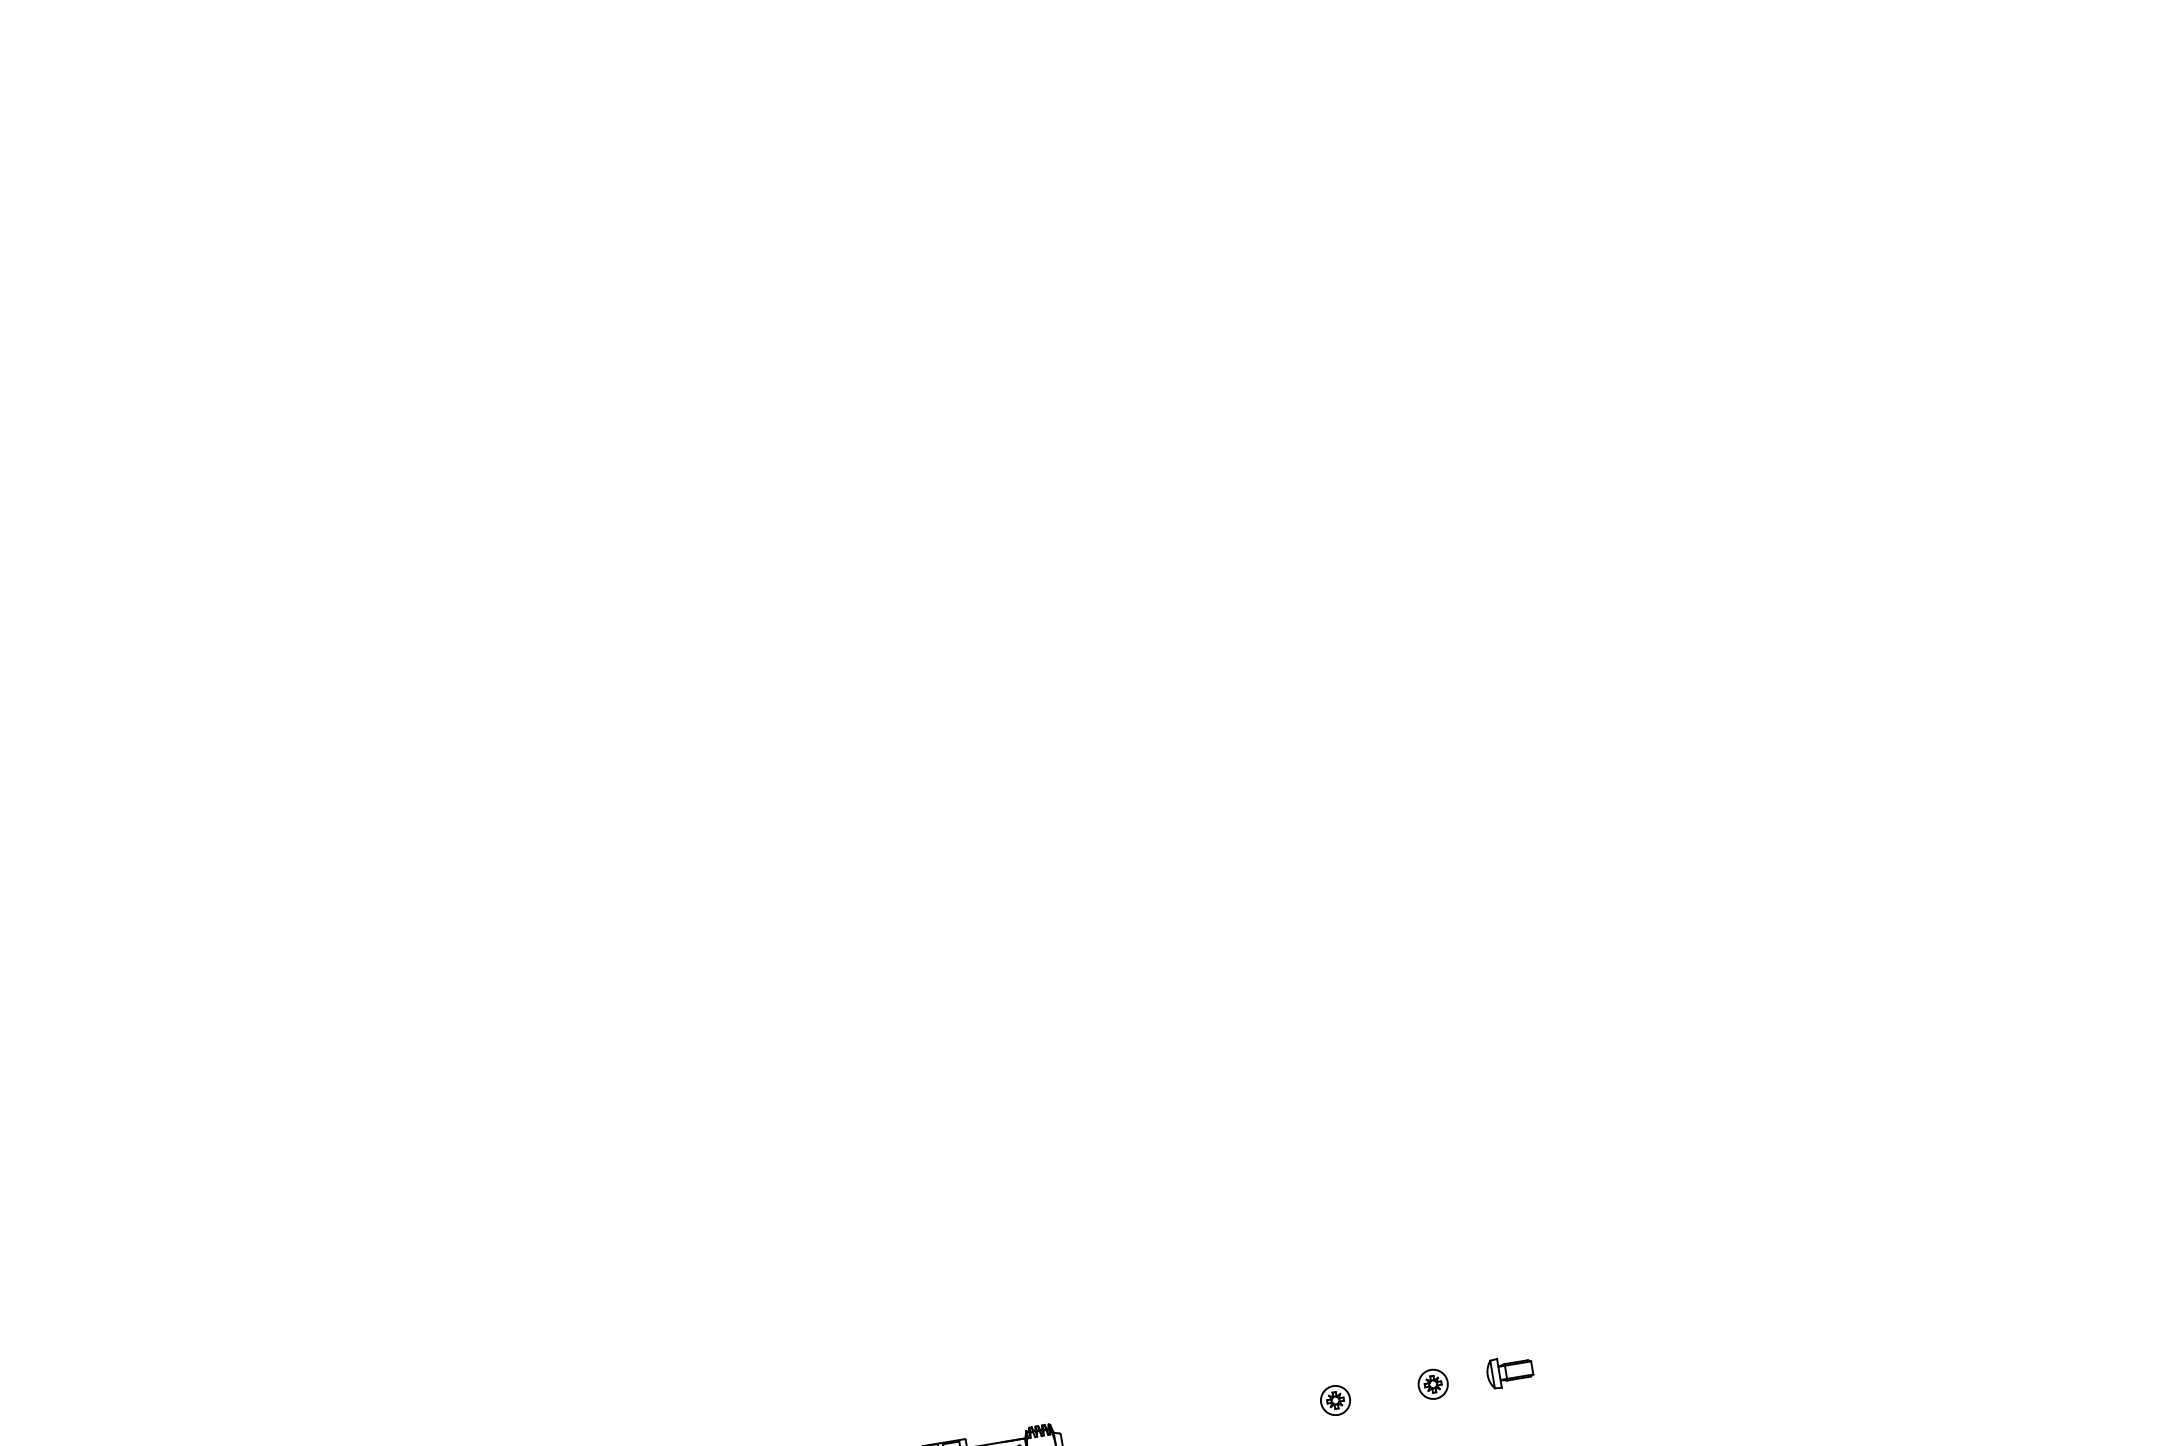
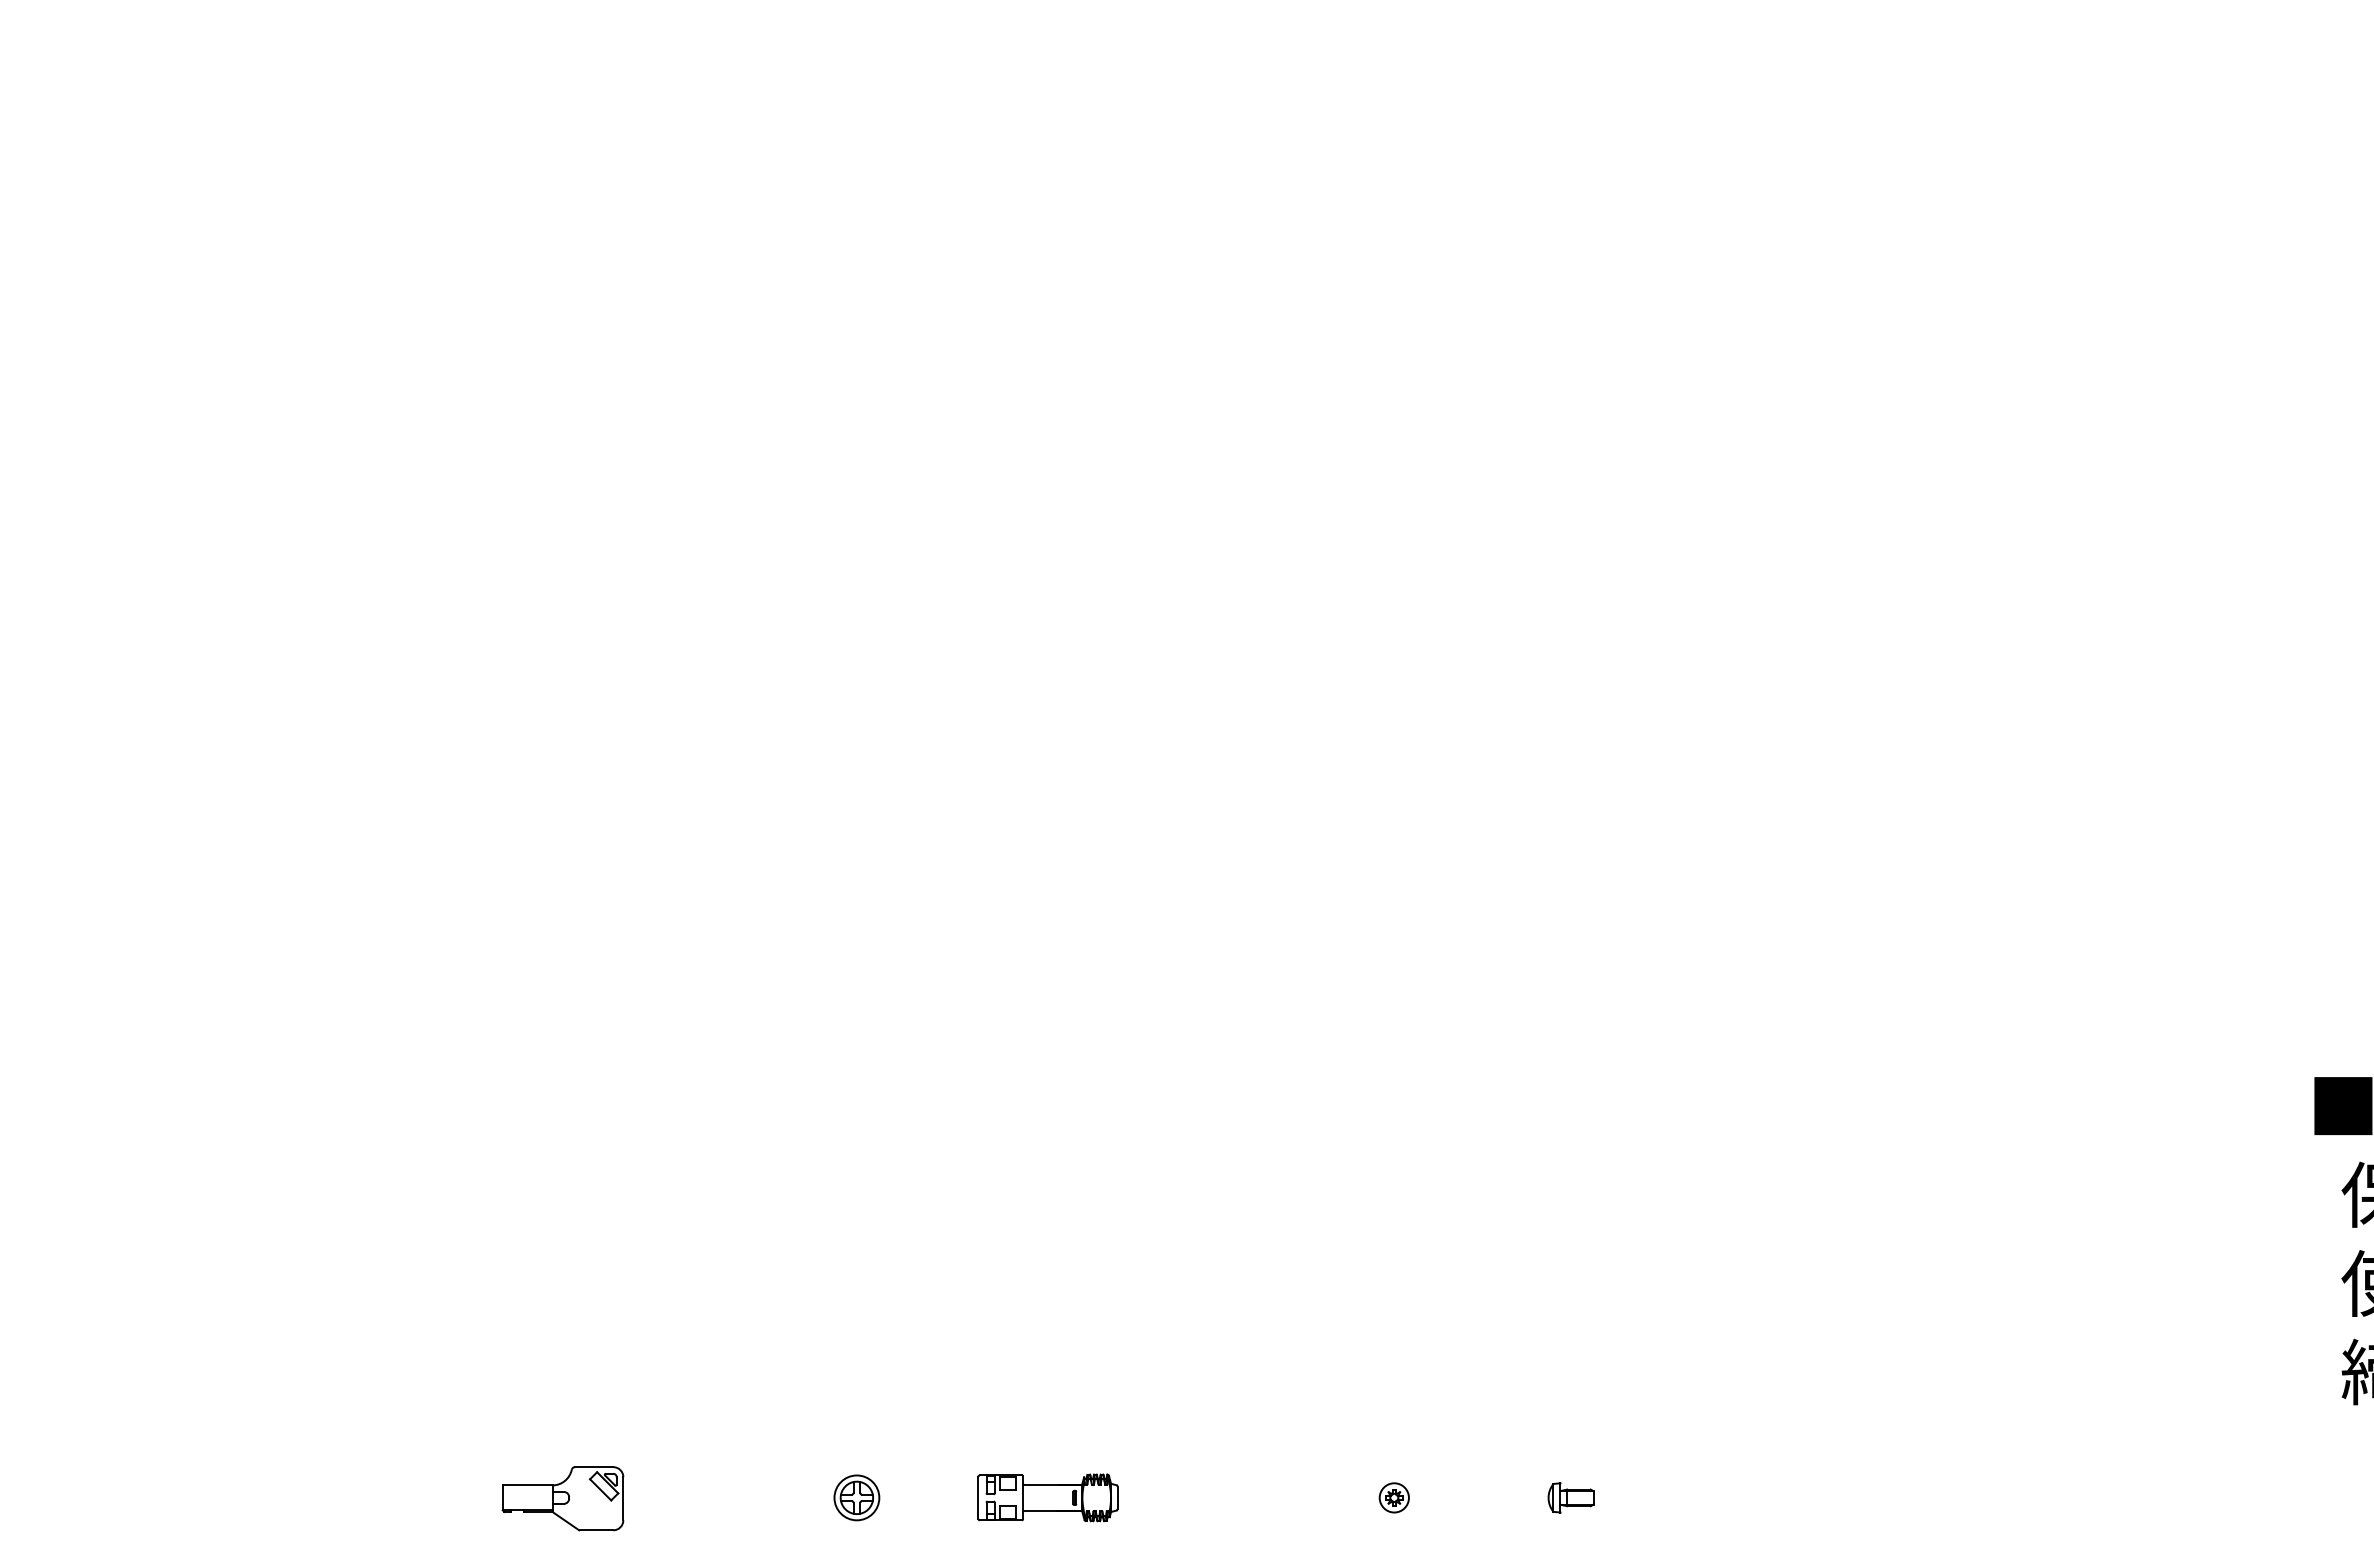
part: (1432, 1384) -> (1492, 1497), removed

